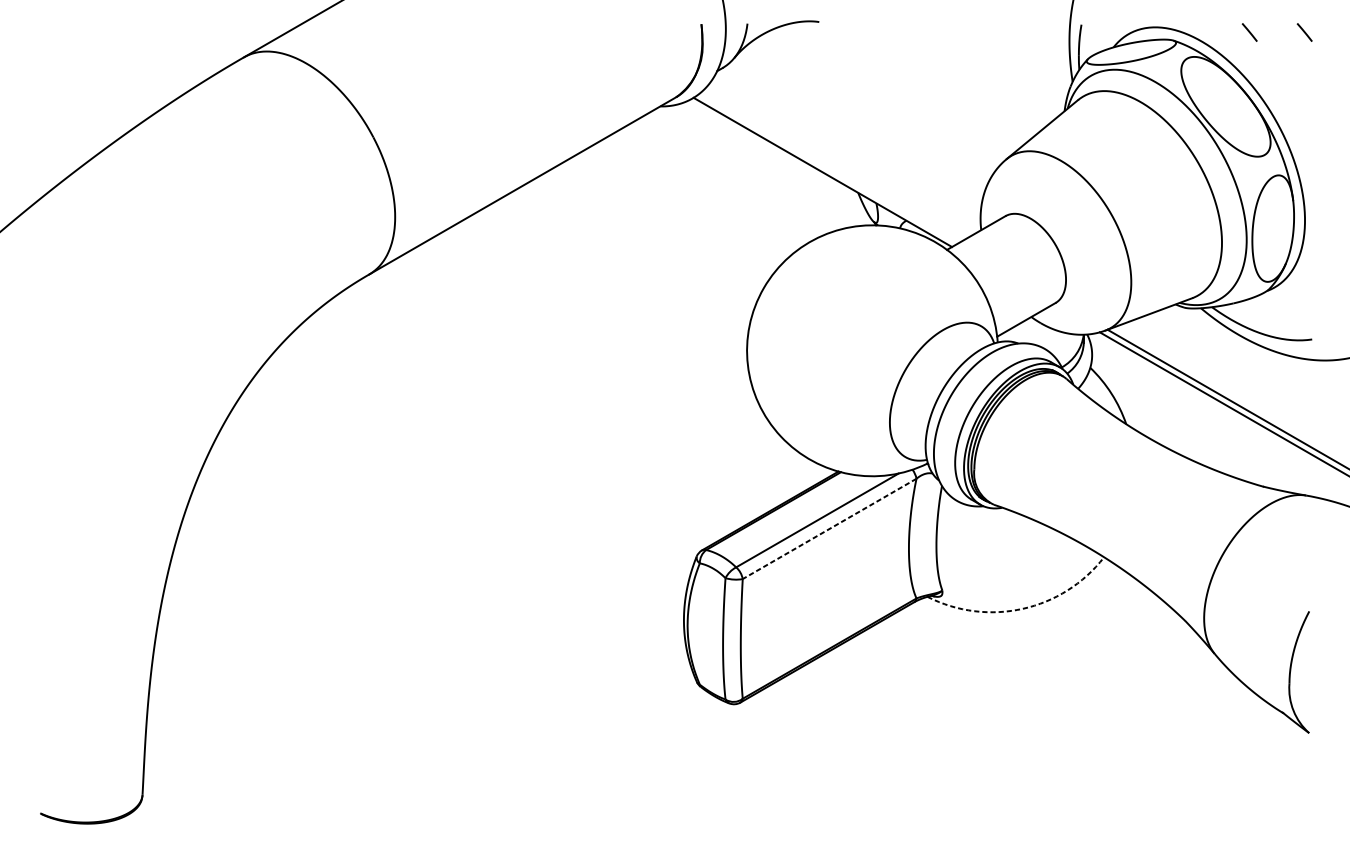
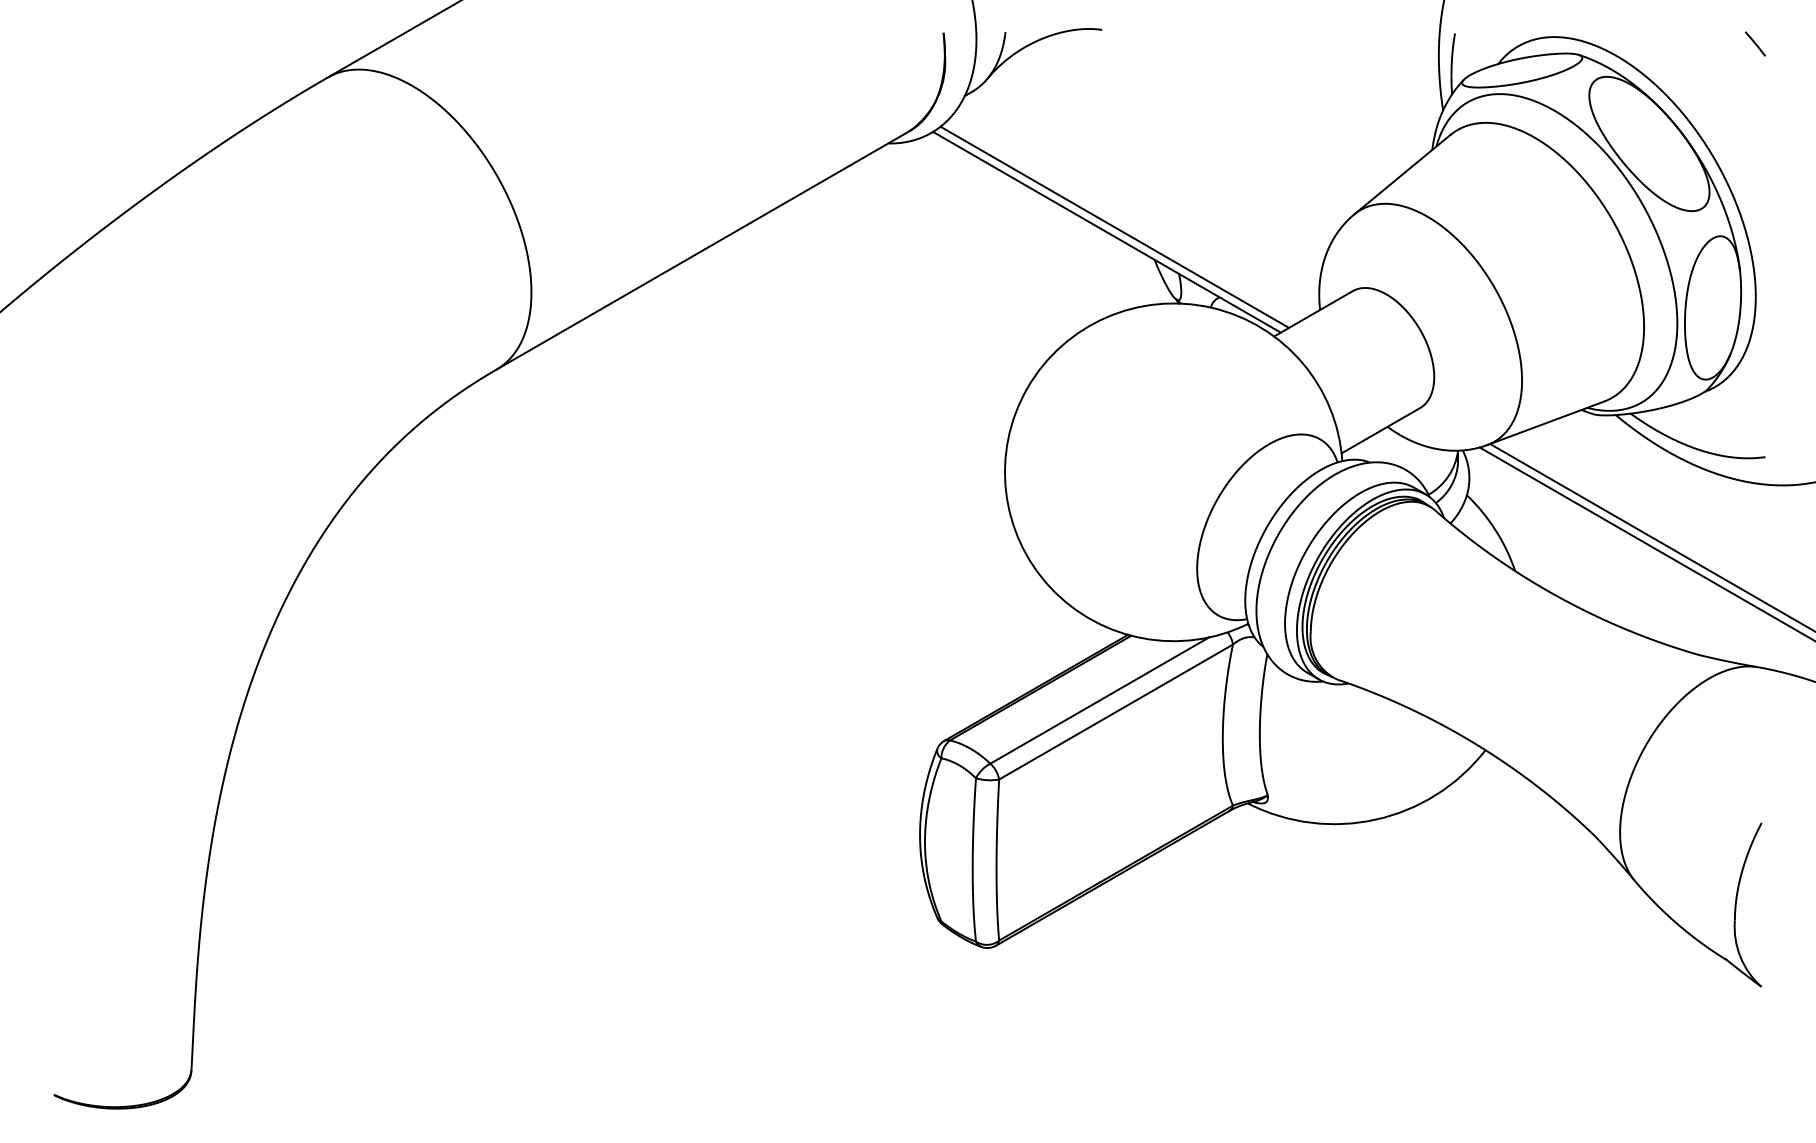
line: (1249, 32) -> (1681, 43), removed
line: (828, 168) -> (1114, 226), added
line: (829, 529) -> (1115, 712), dashed -> solid
arc: (1023, 608) -> (1376, 819), dashed -> solid

